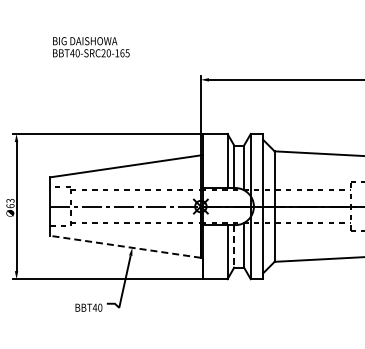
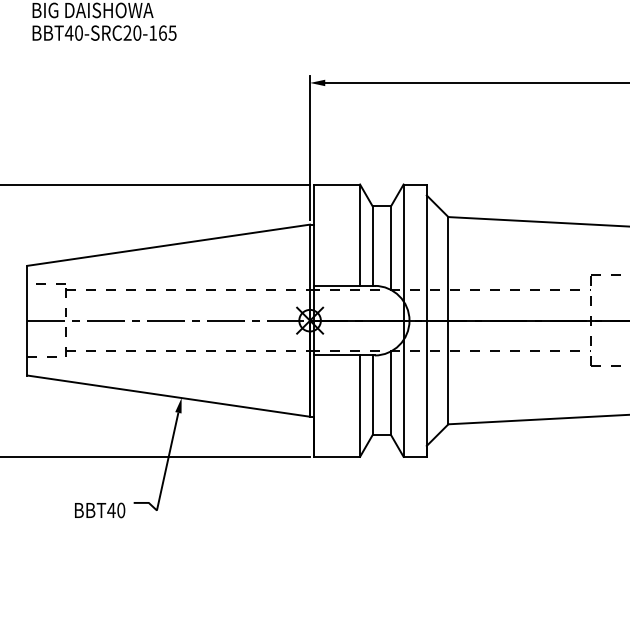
line: (125, 246) -> (168, 395), dashed -> solid
line: (234, 246) -> (373, 395), dashed -> solid

